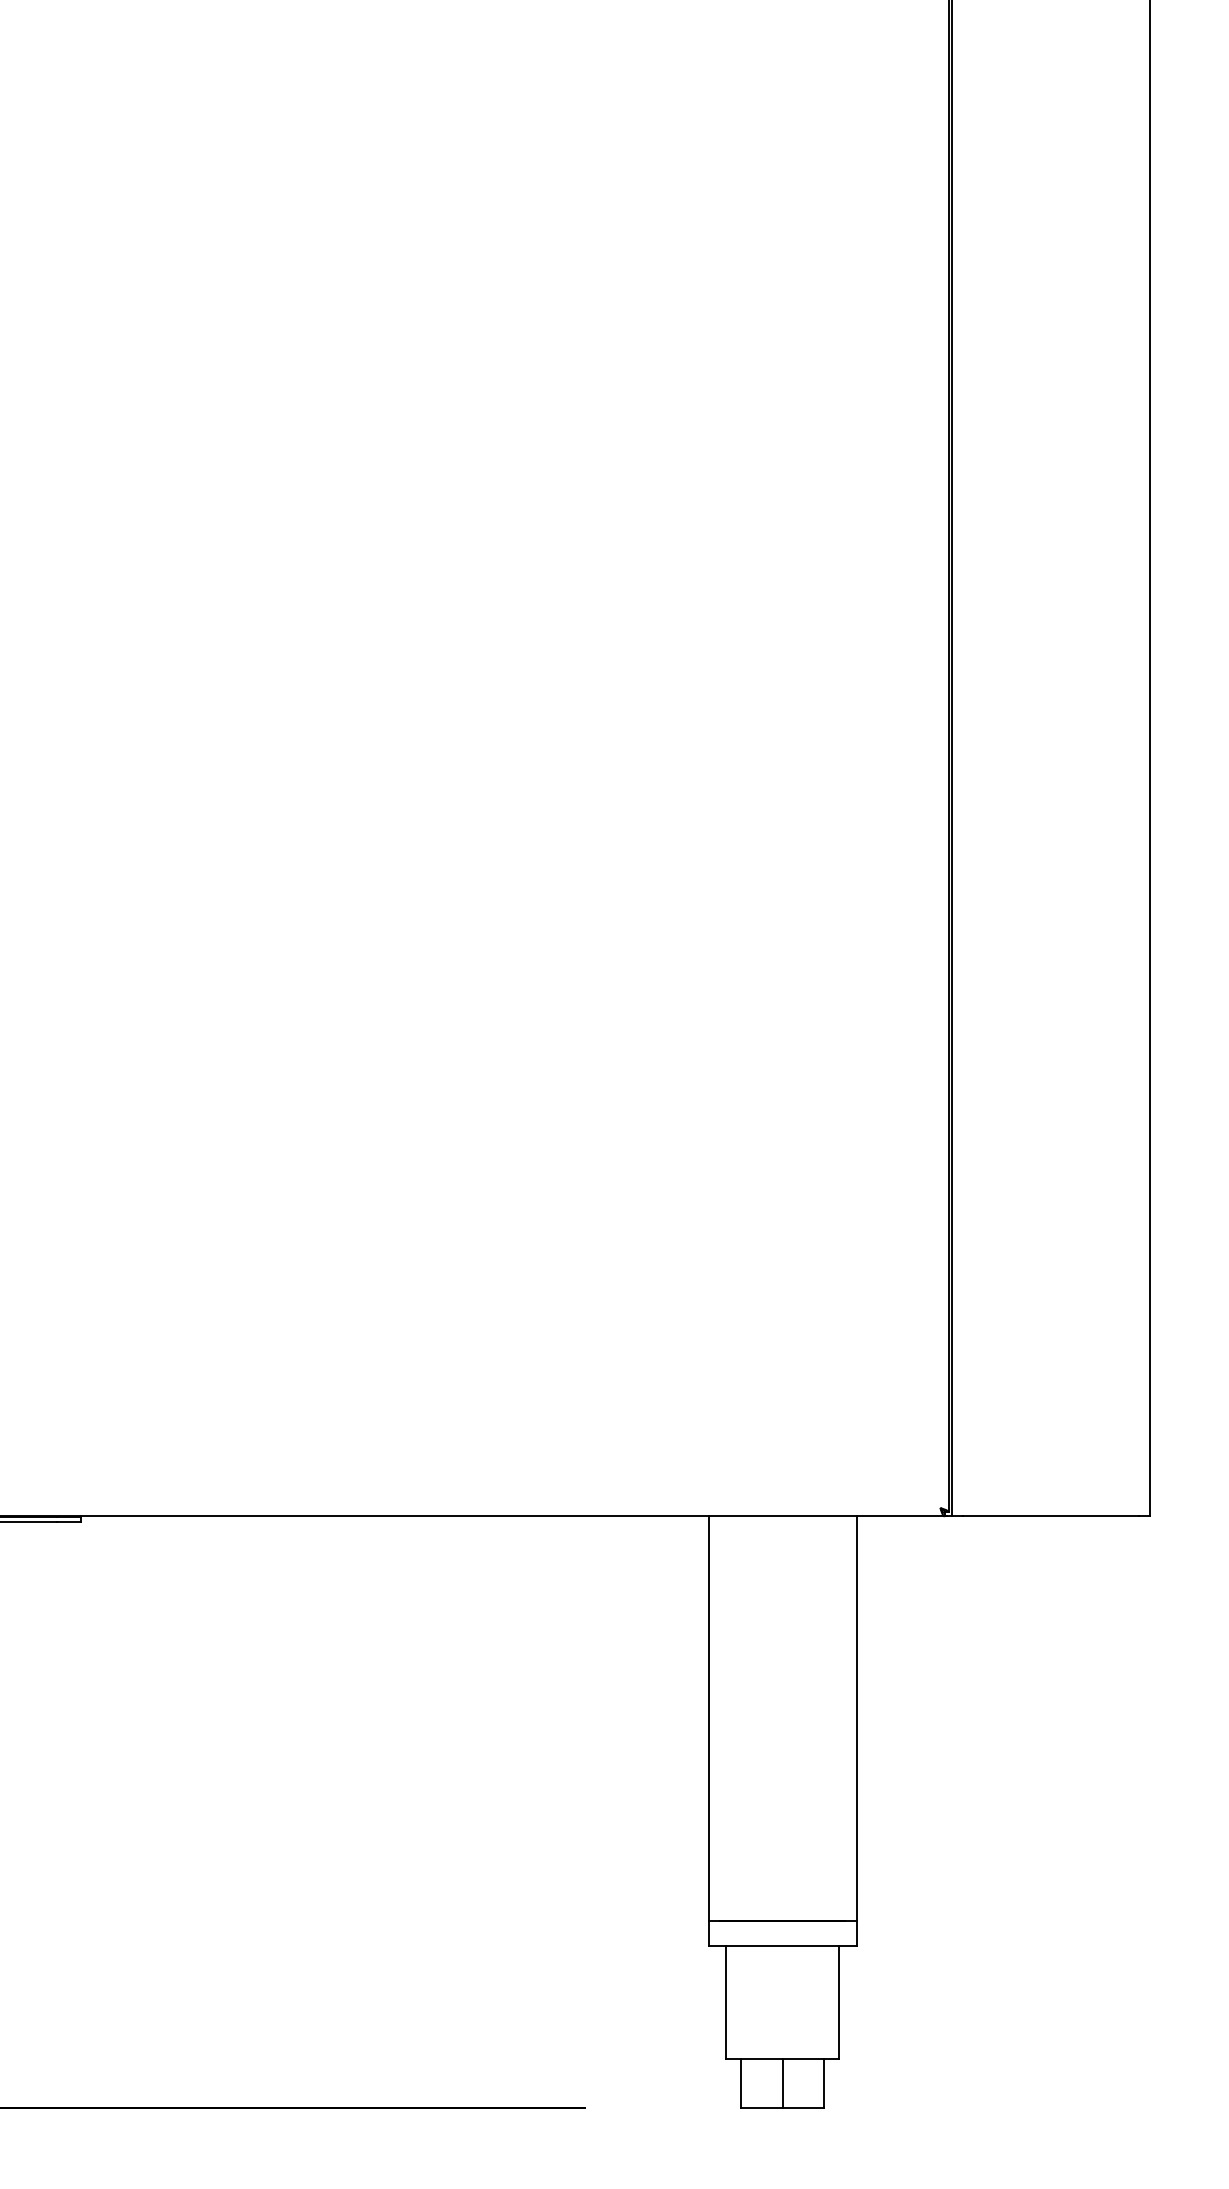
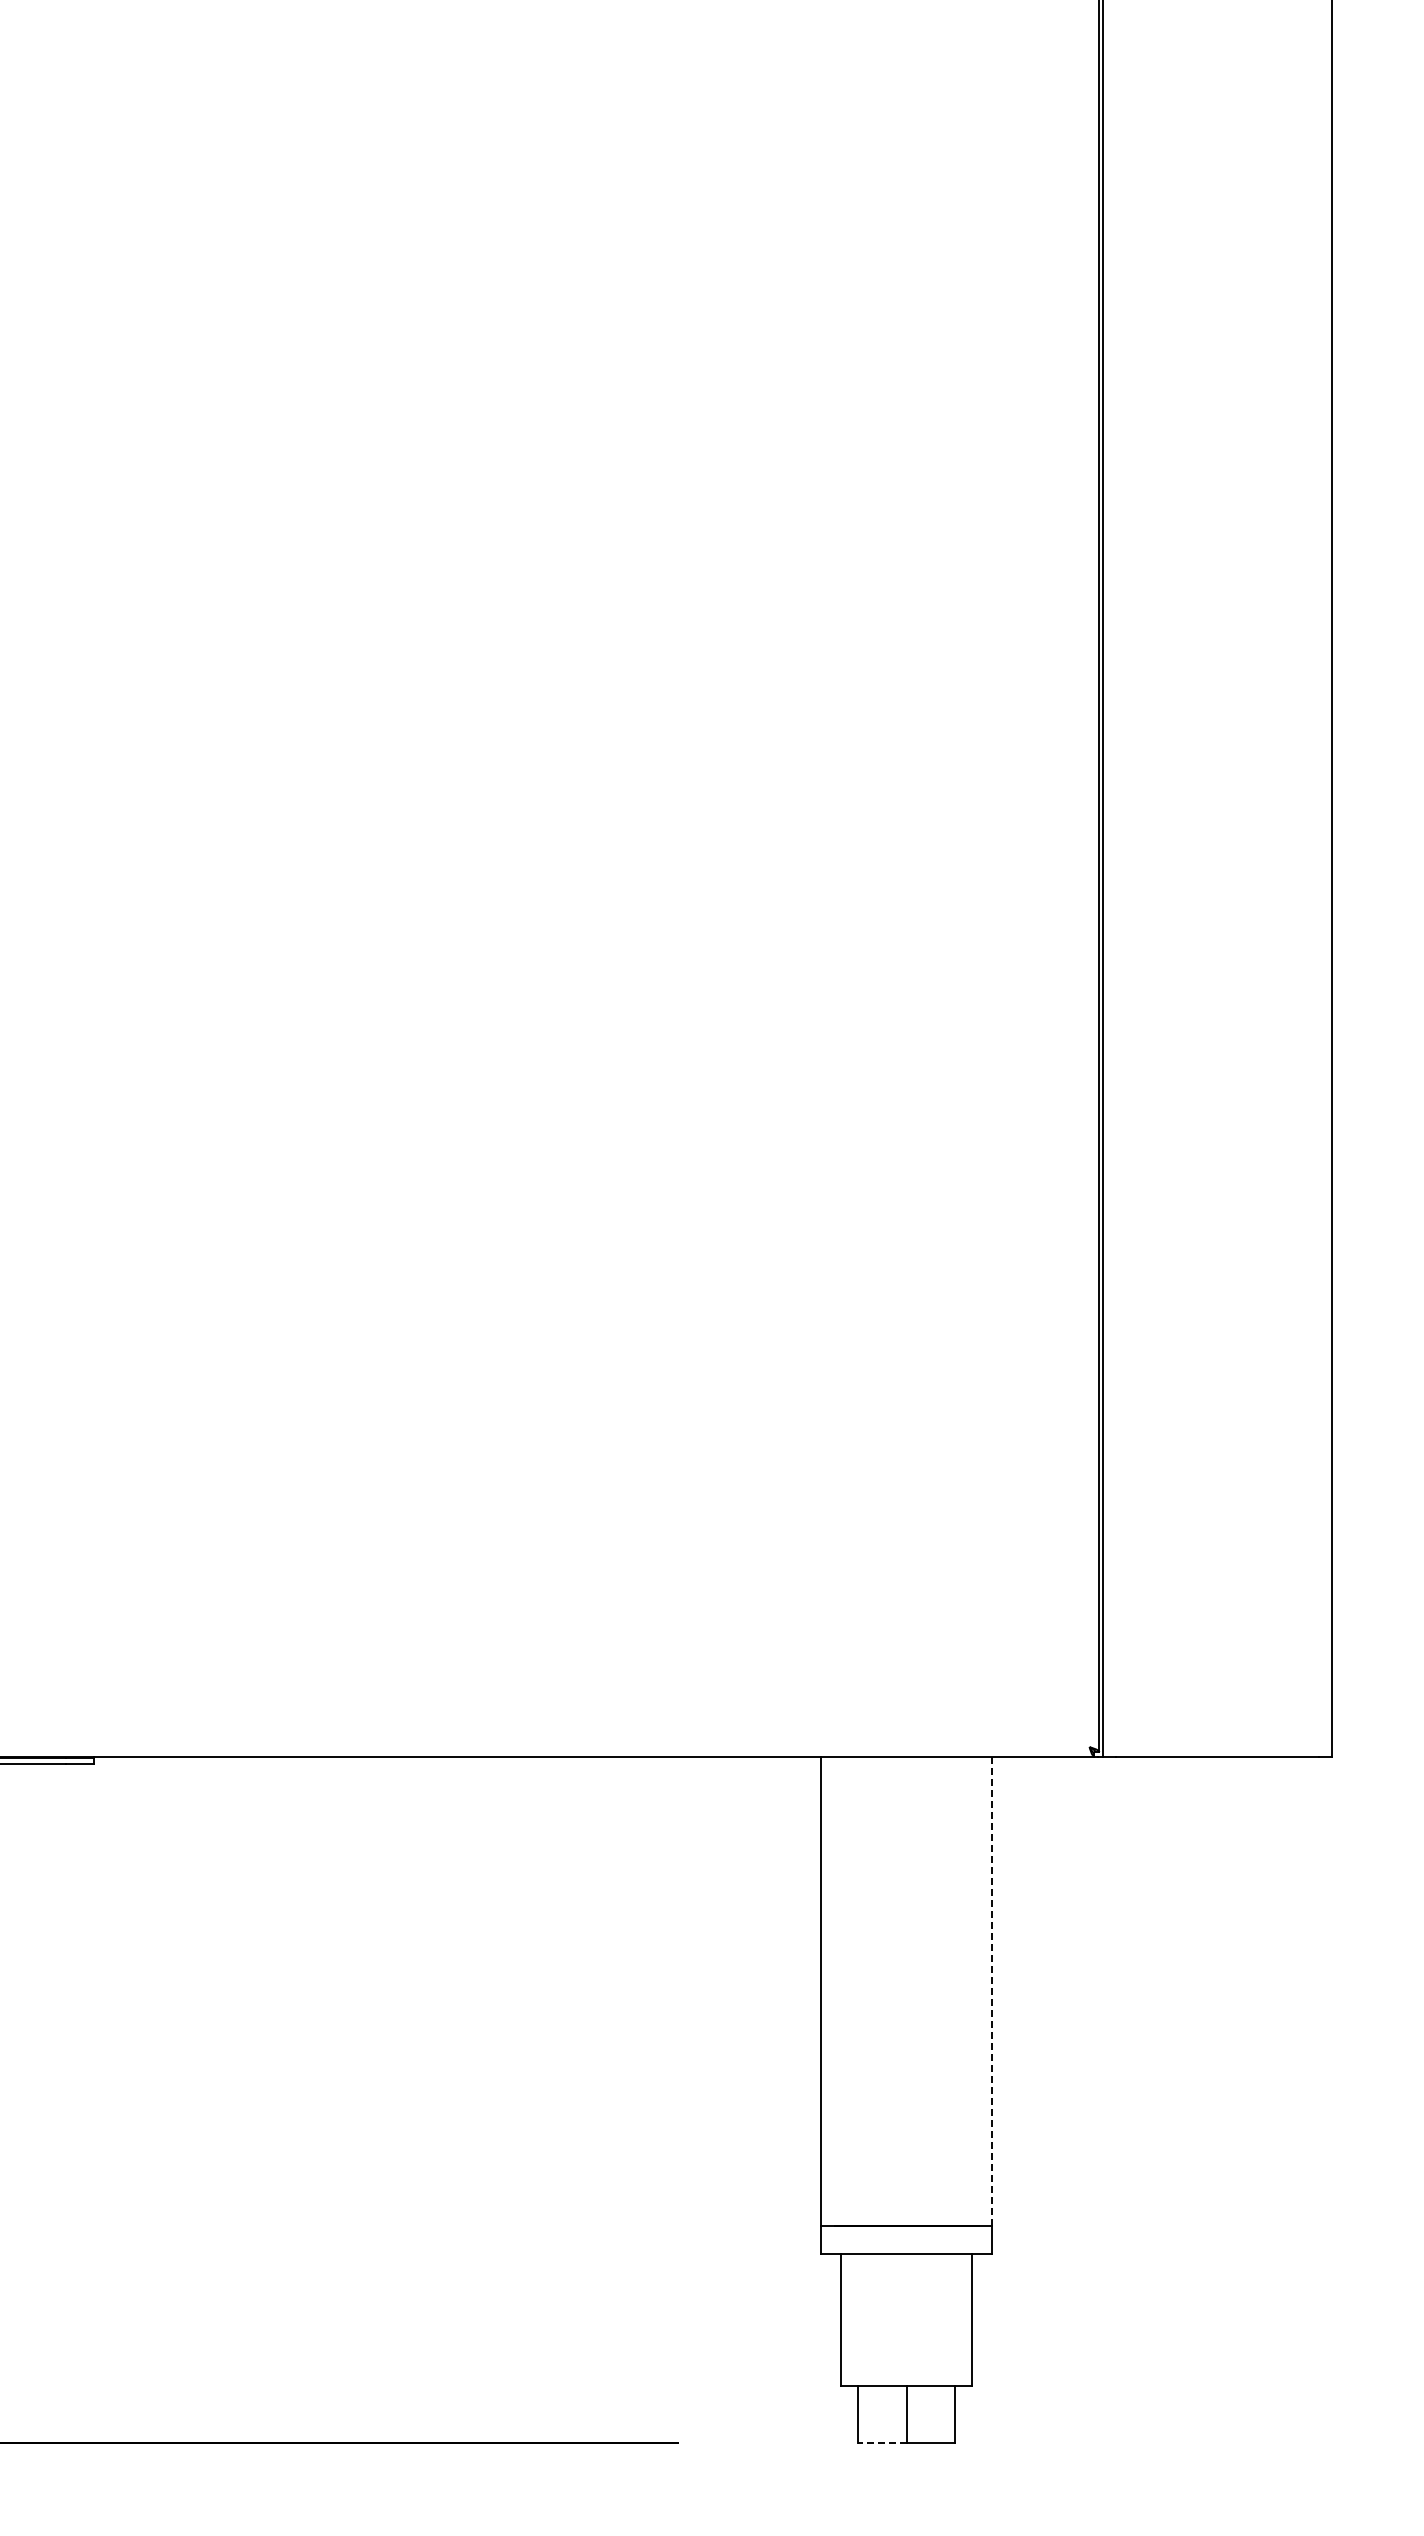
line: (856, 1718) -> (992, 1991), solid -> dashed
line: (760, 2108) -> (881, 2442), solid -> dashed

